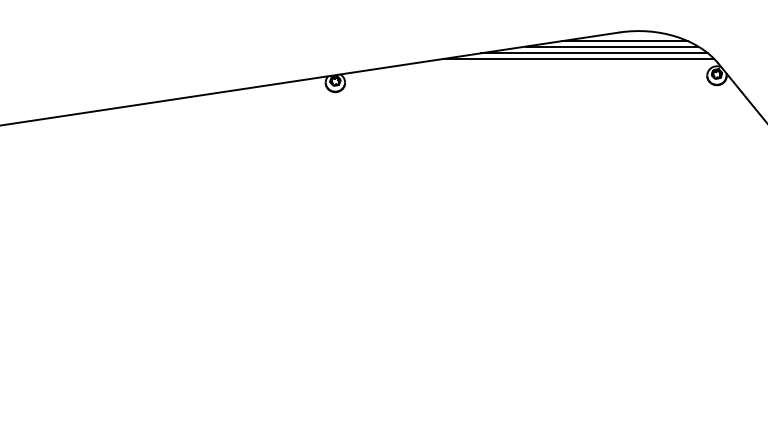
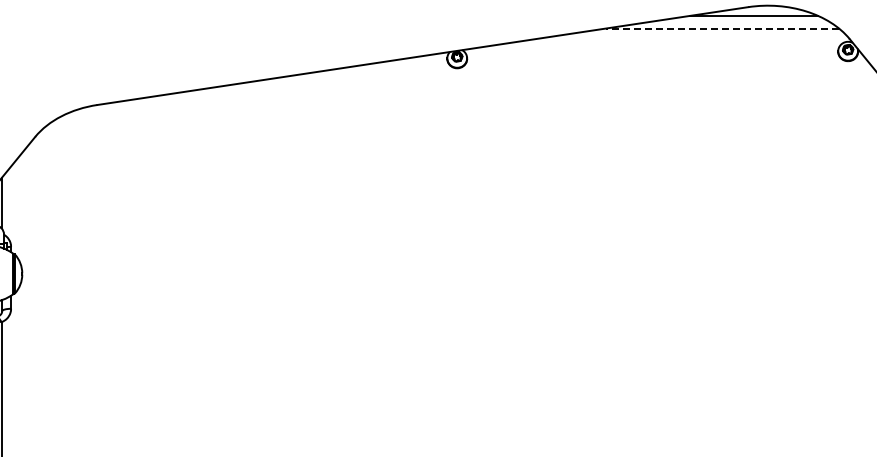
line: (611, 46) -> (740, 21), removed
line: (594, 53) -> (722, 28), solid -> dashed
line: (578, 59) -> (706, 34), removed

